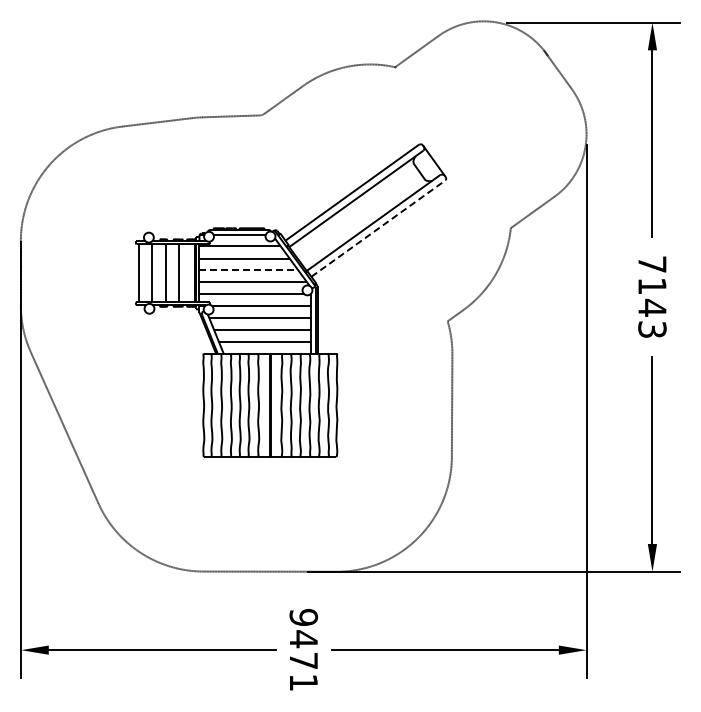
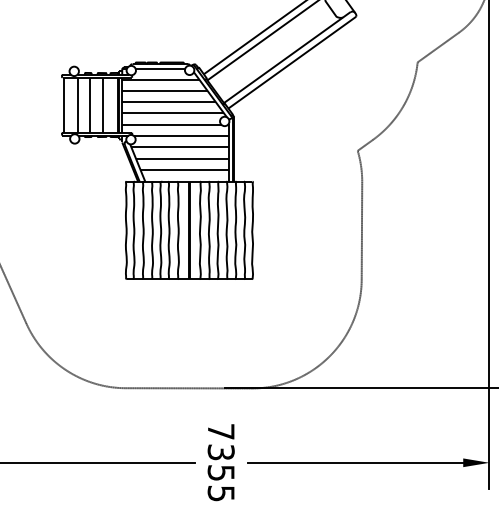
line: (378, 228) -> (292, 62), dashed -> solid
line: (249, 270) -> (169, 102), dashed -> solid
text: (303, 649) -> (220, 462), 9471 -> 7355

